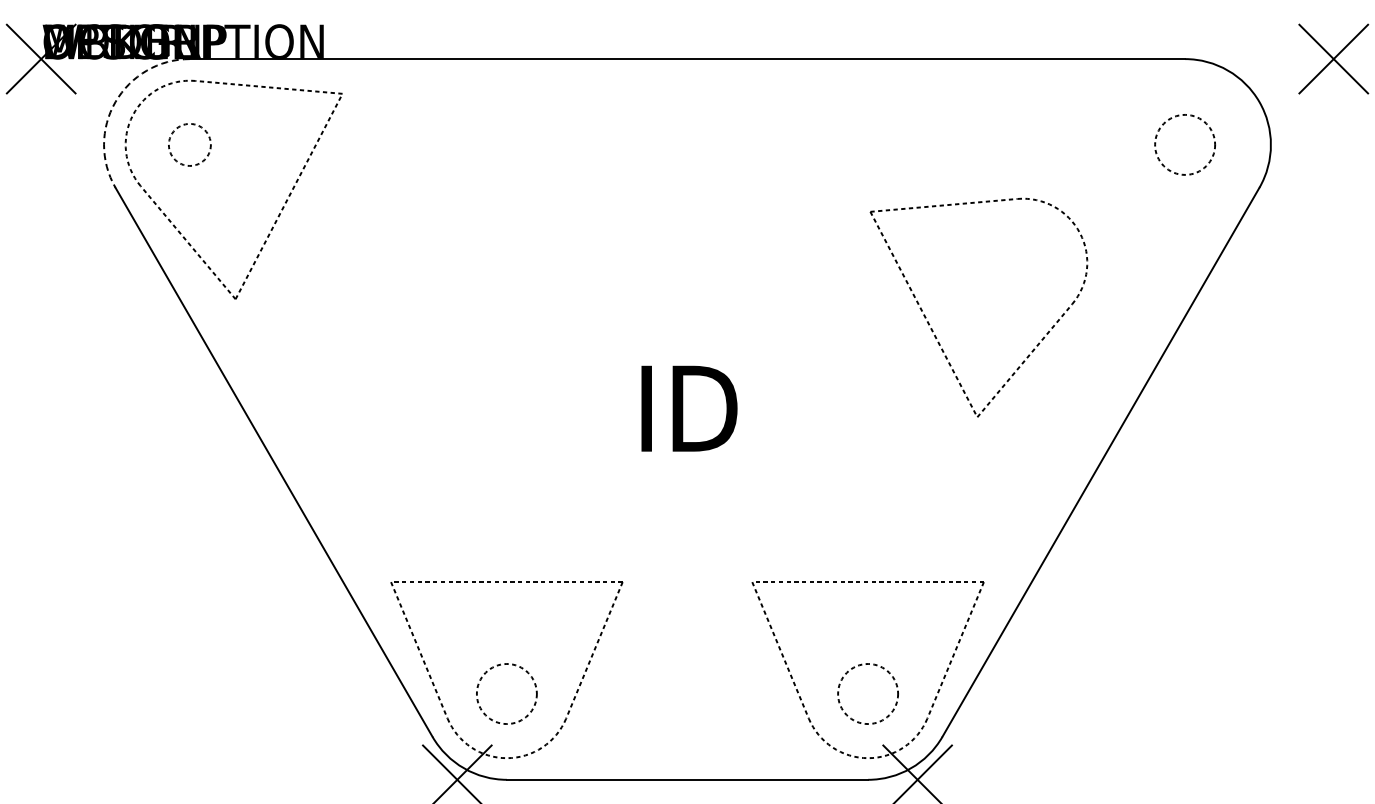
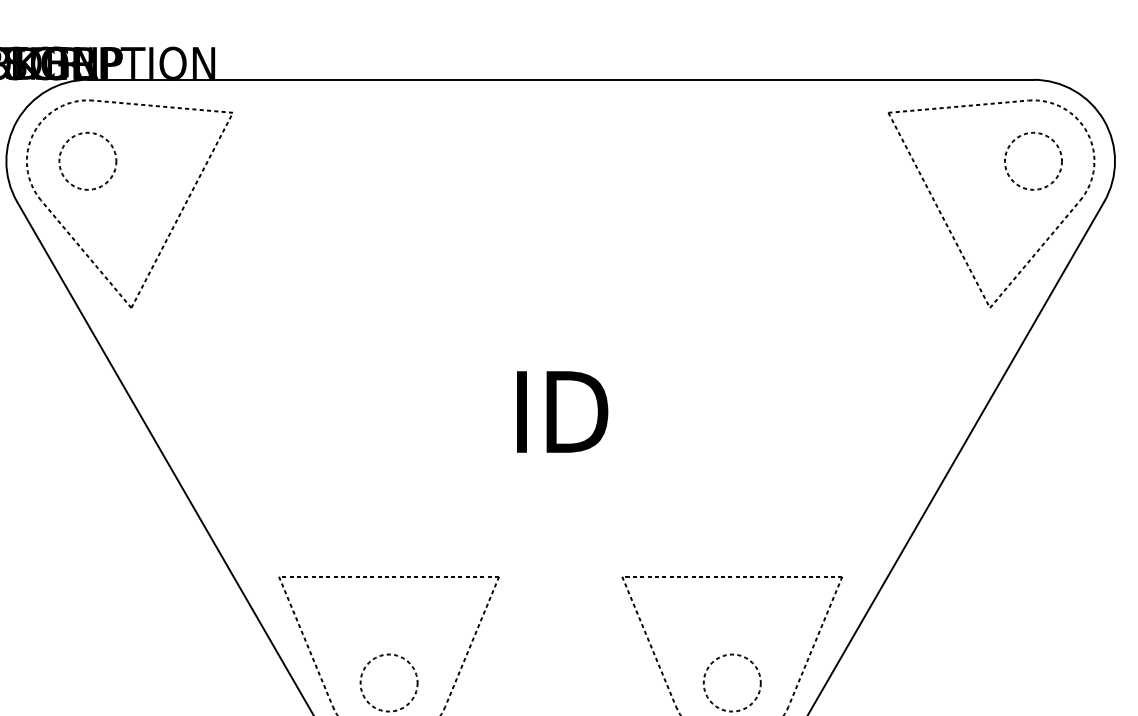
arc: (115, 102) -> (17, 121), dashed -> solid
circle: (189, 144) -> (87, 160), size x1.43
part: (933, 330) -> (948, 225), moved

